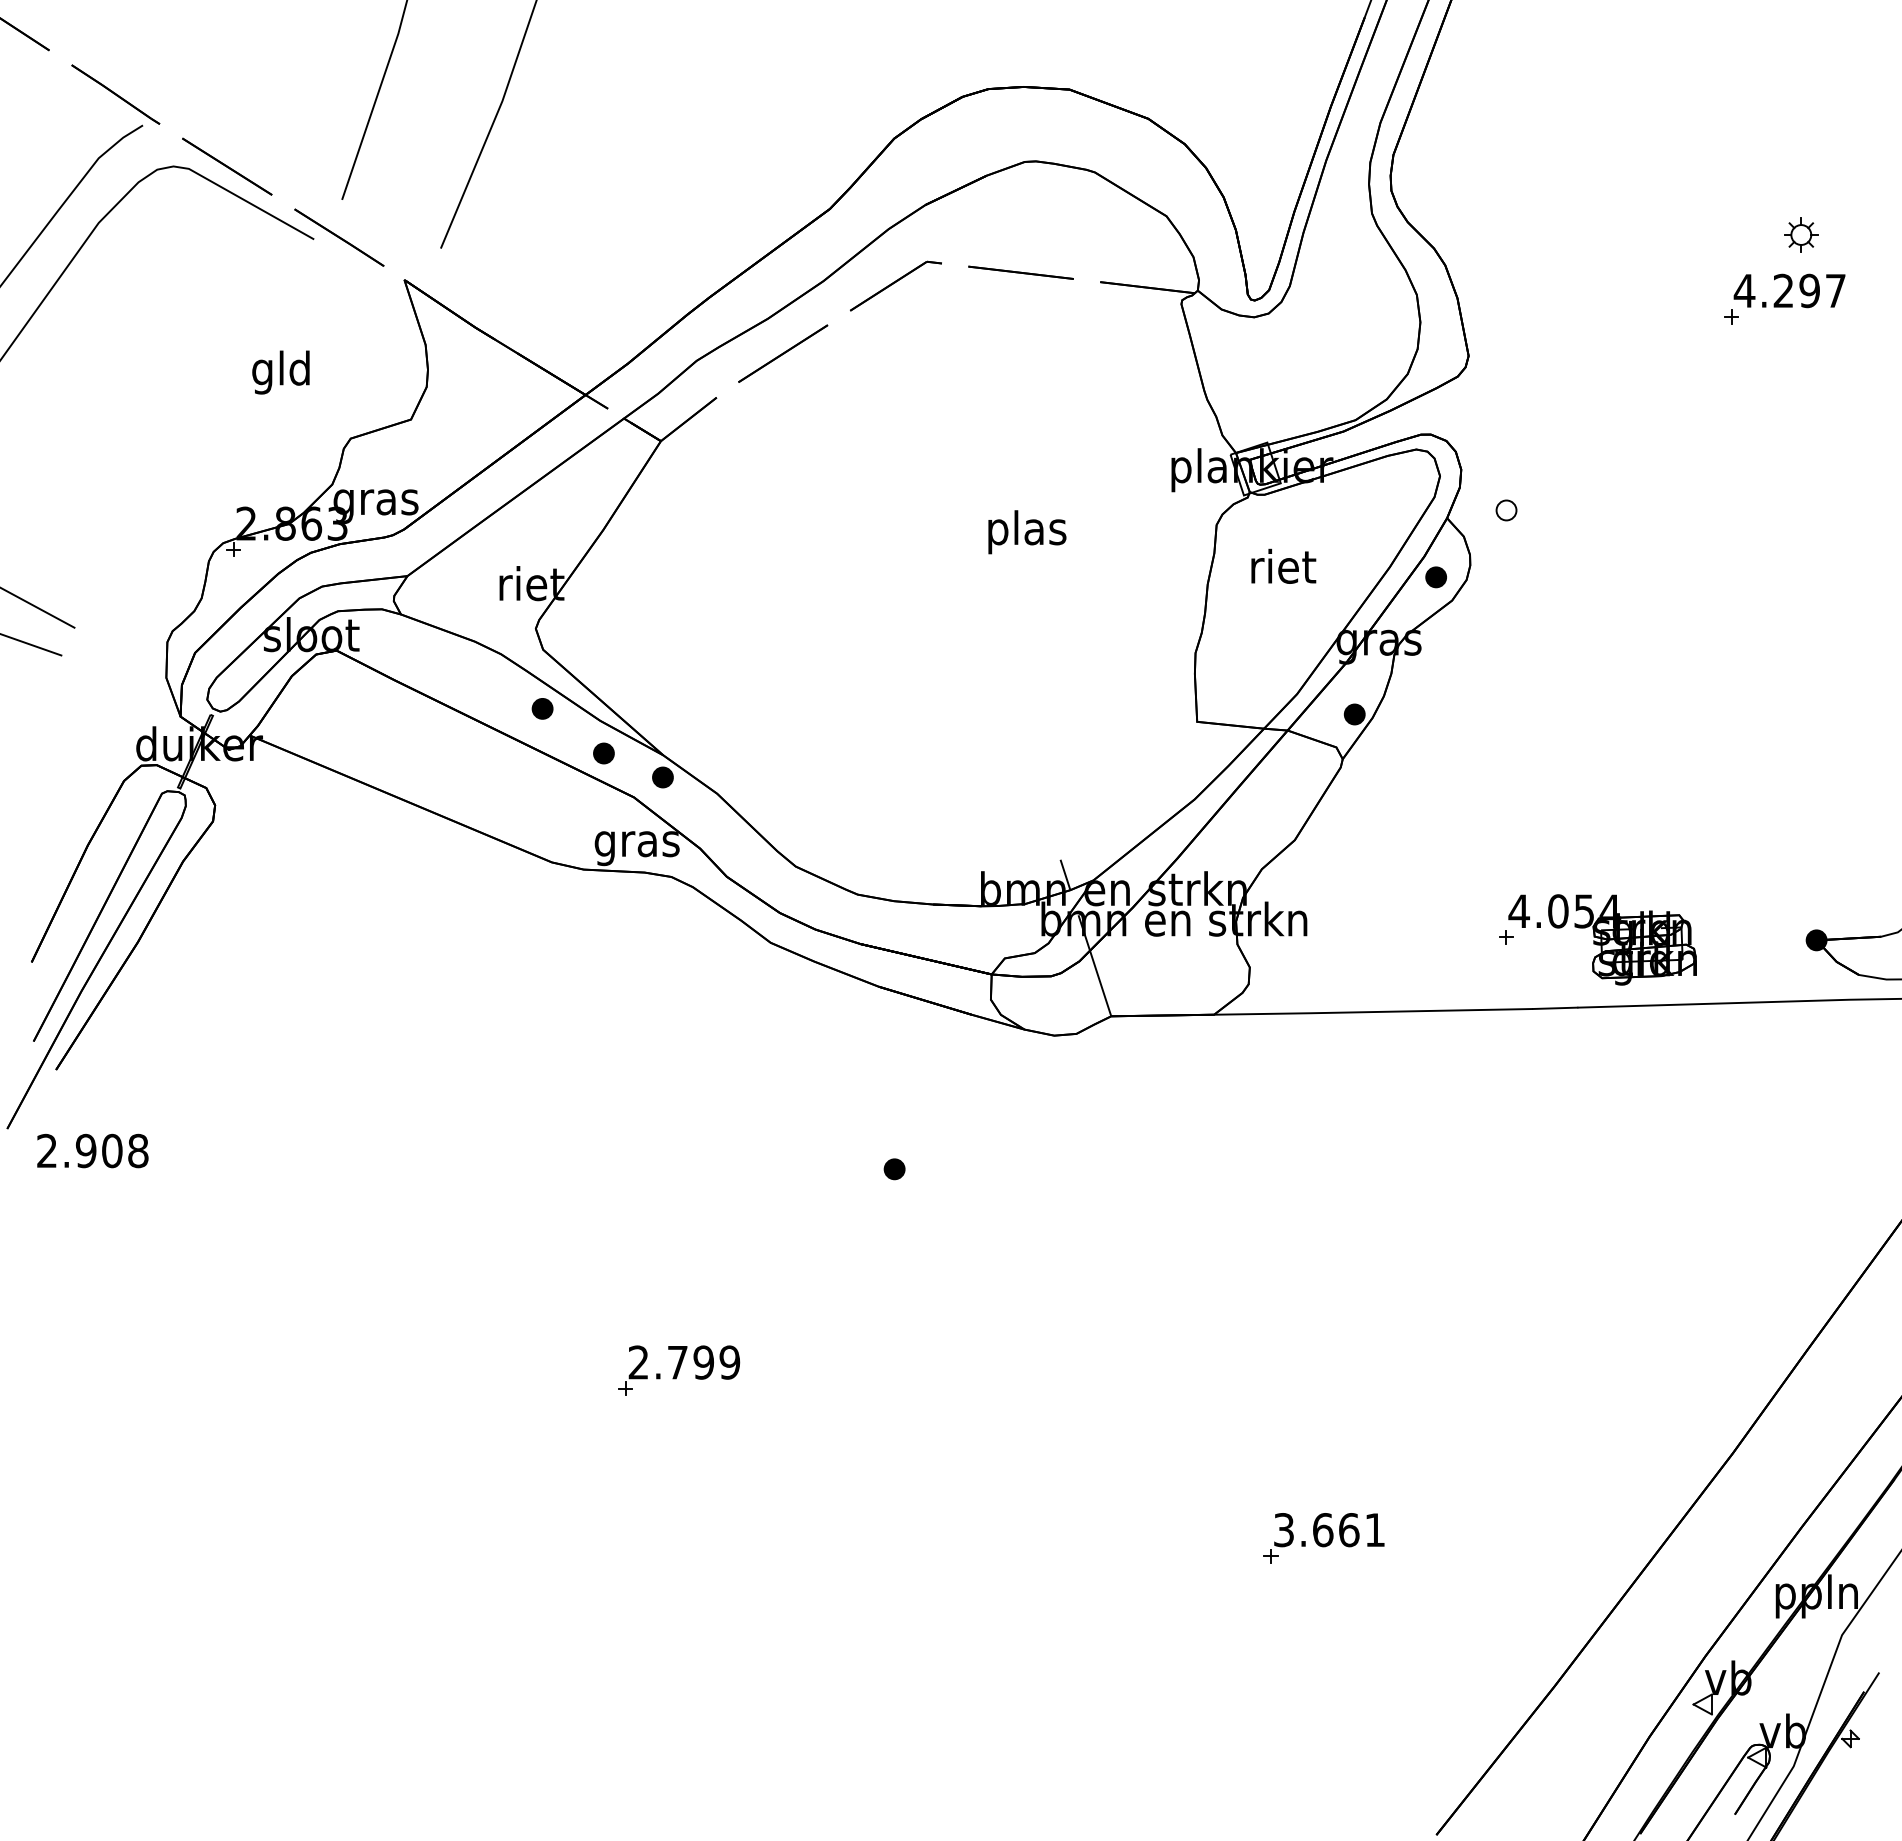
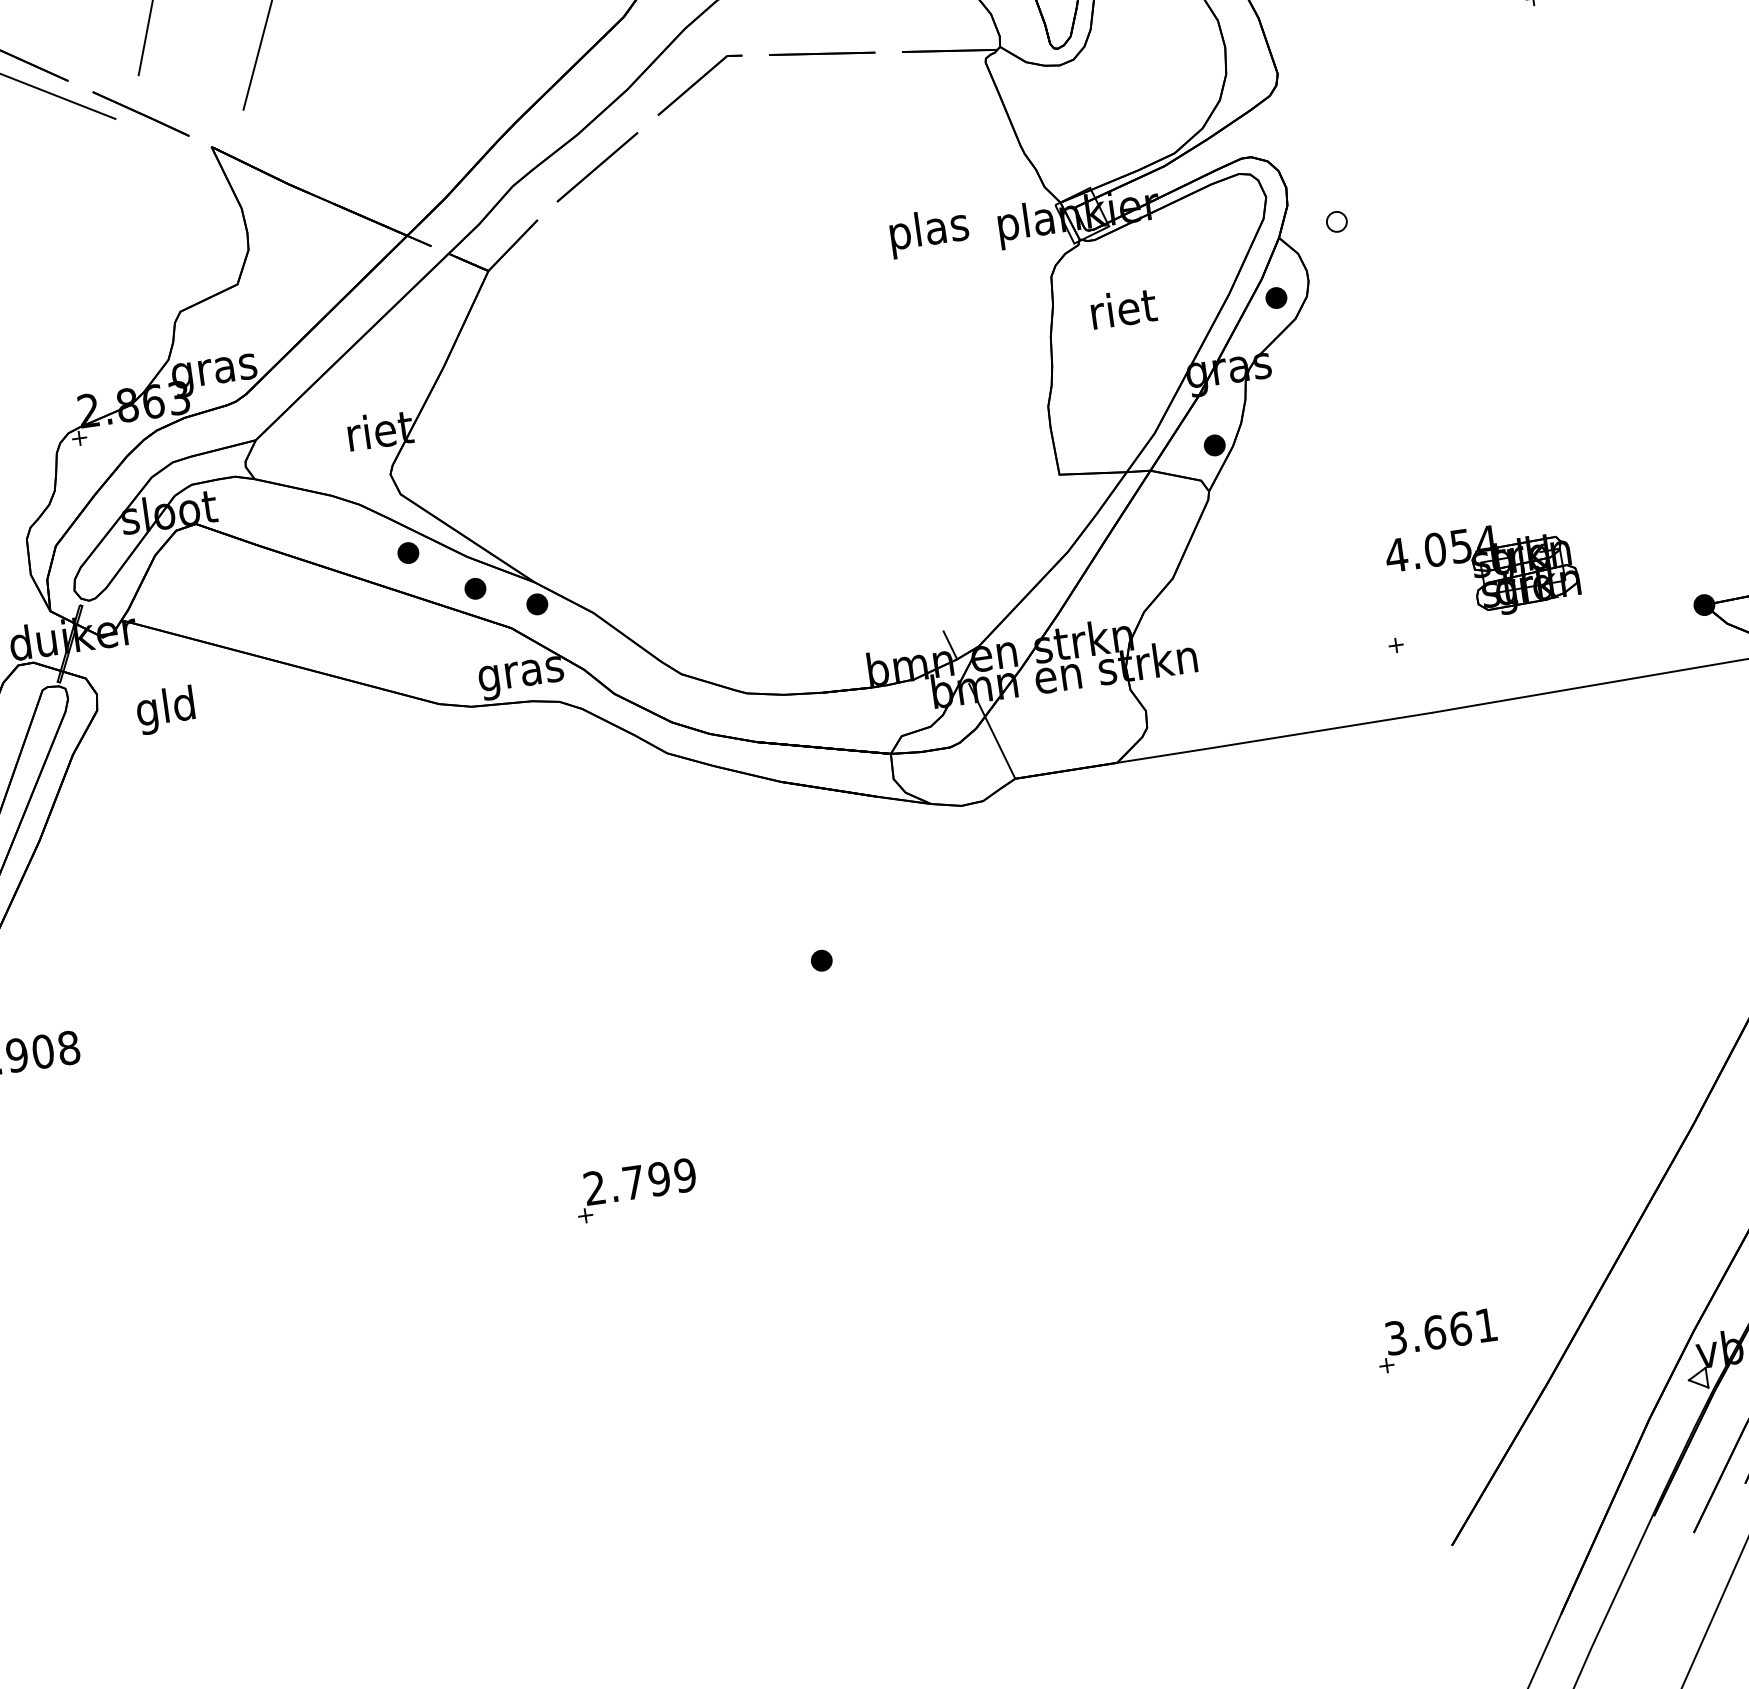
text: (280, 372) -> (165, 710), moved
text: (1027, 532) -> (929, 232), moved
part: (1602, 939) -> (1483, 571), moved
part: (1323, 1538) -> (1436, 1340), moved

